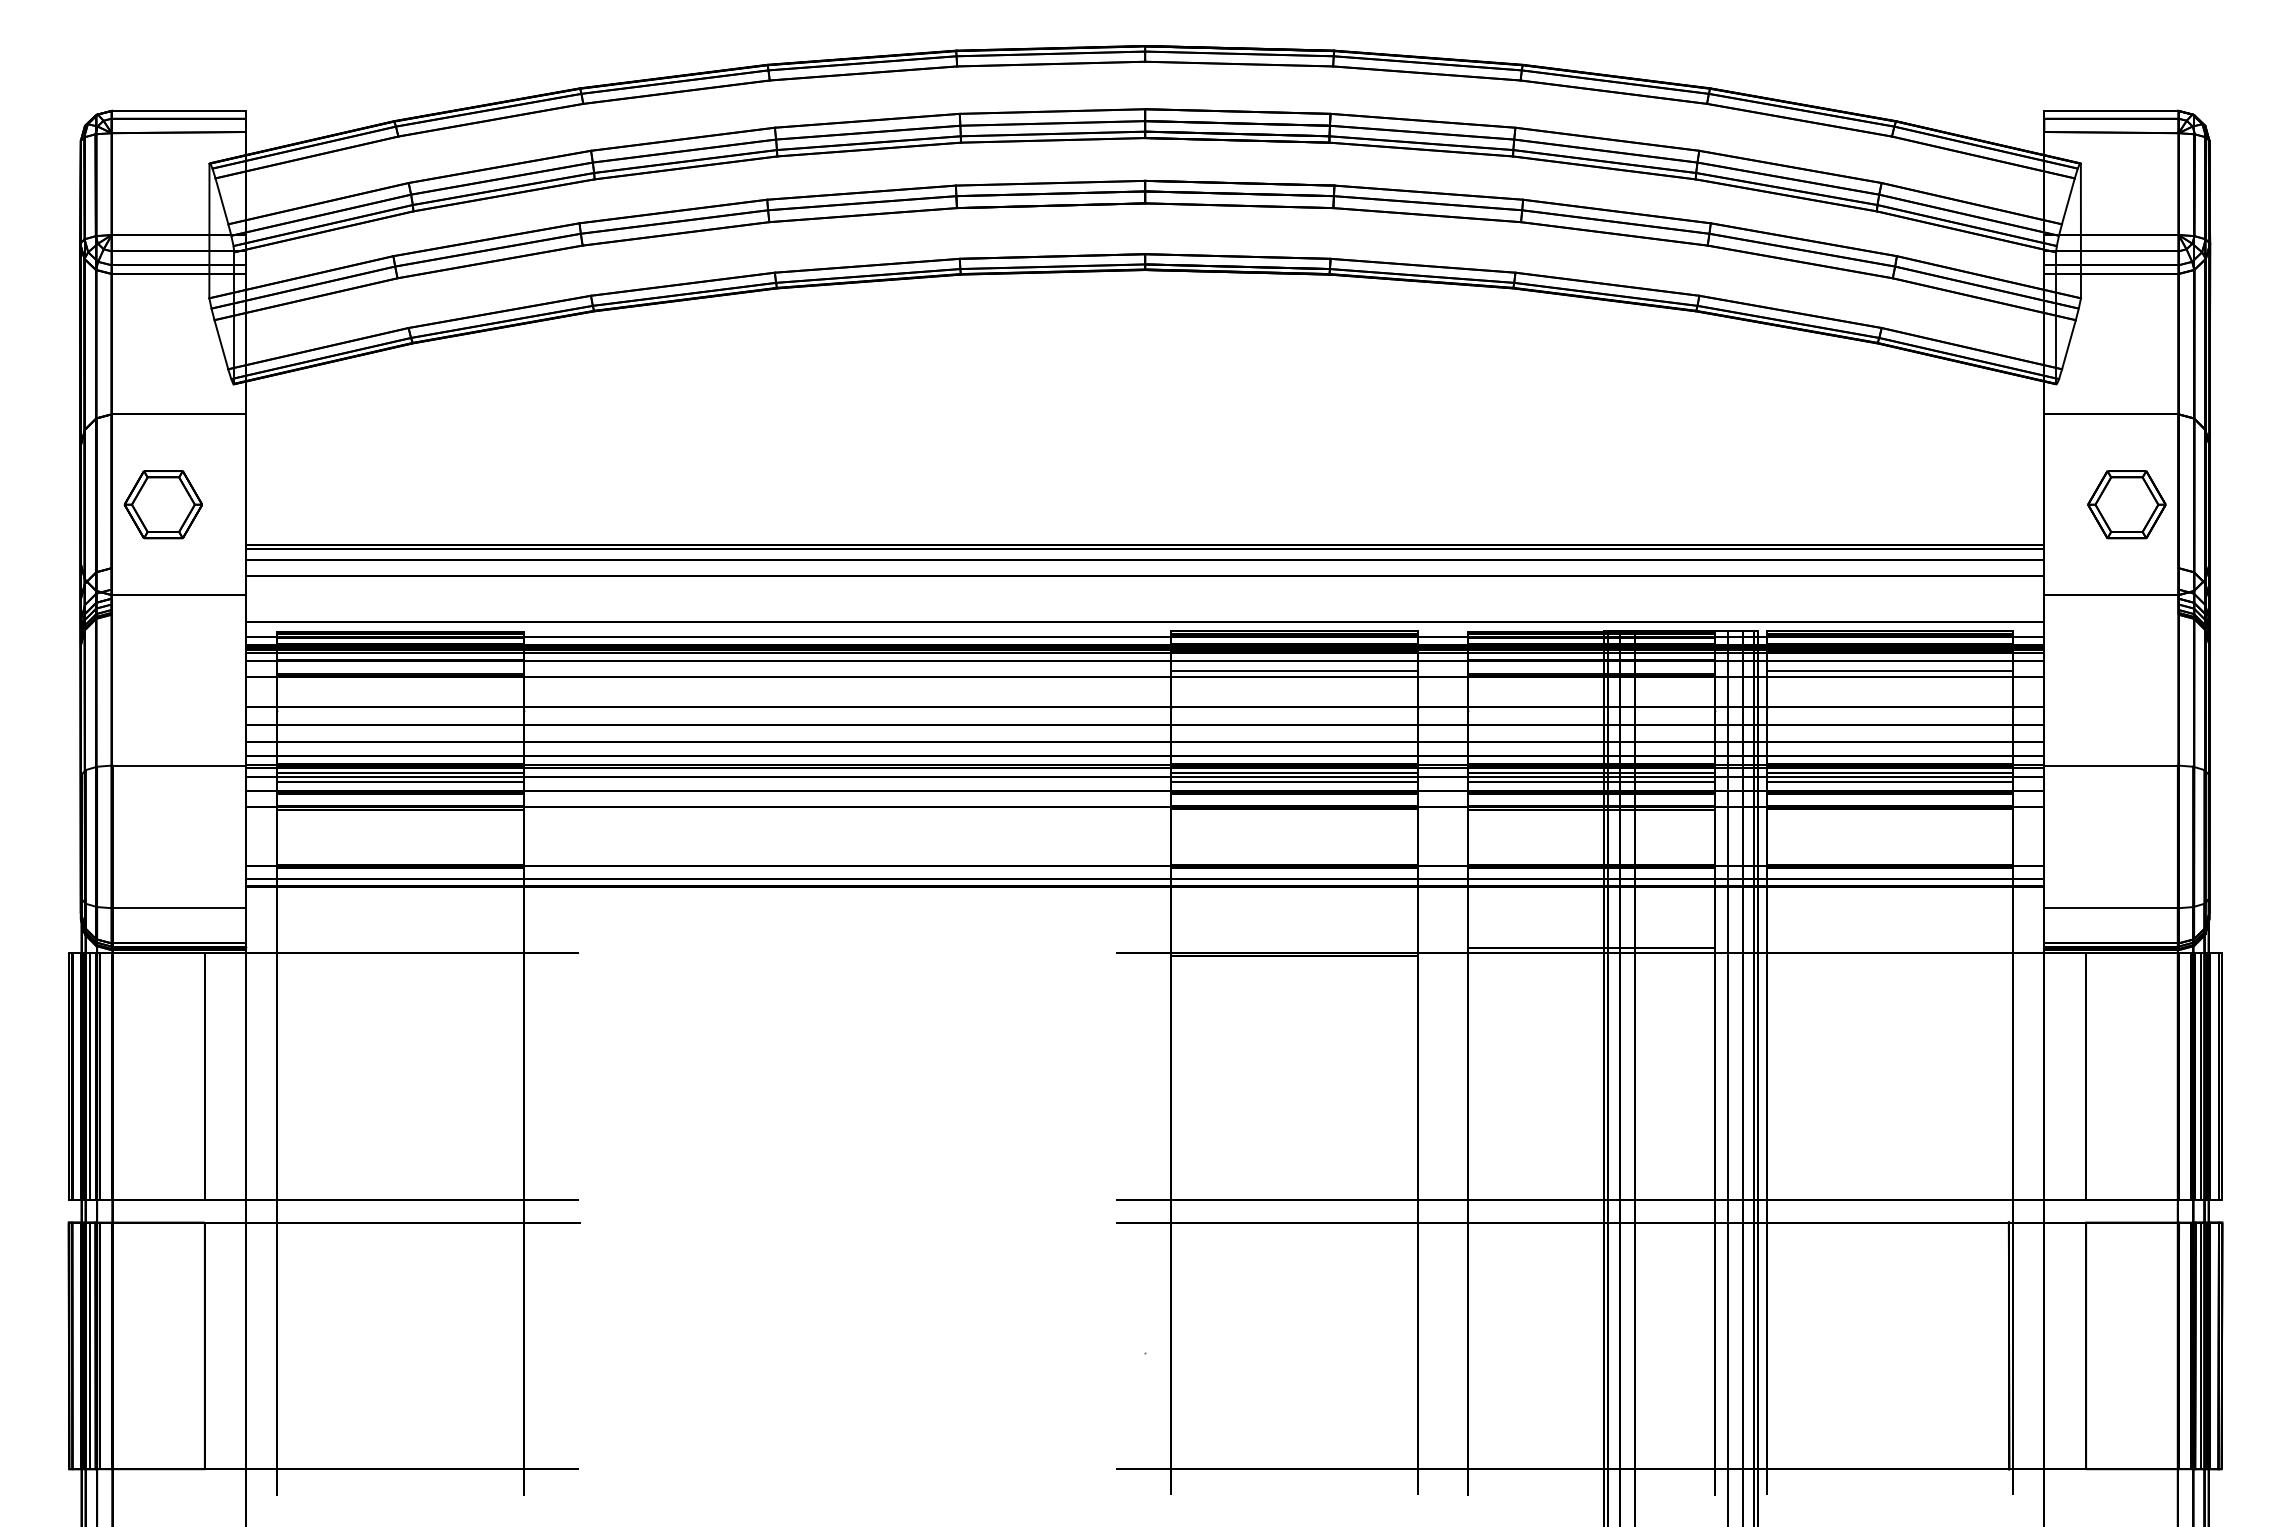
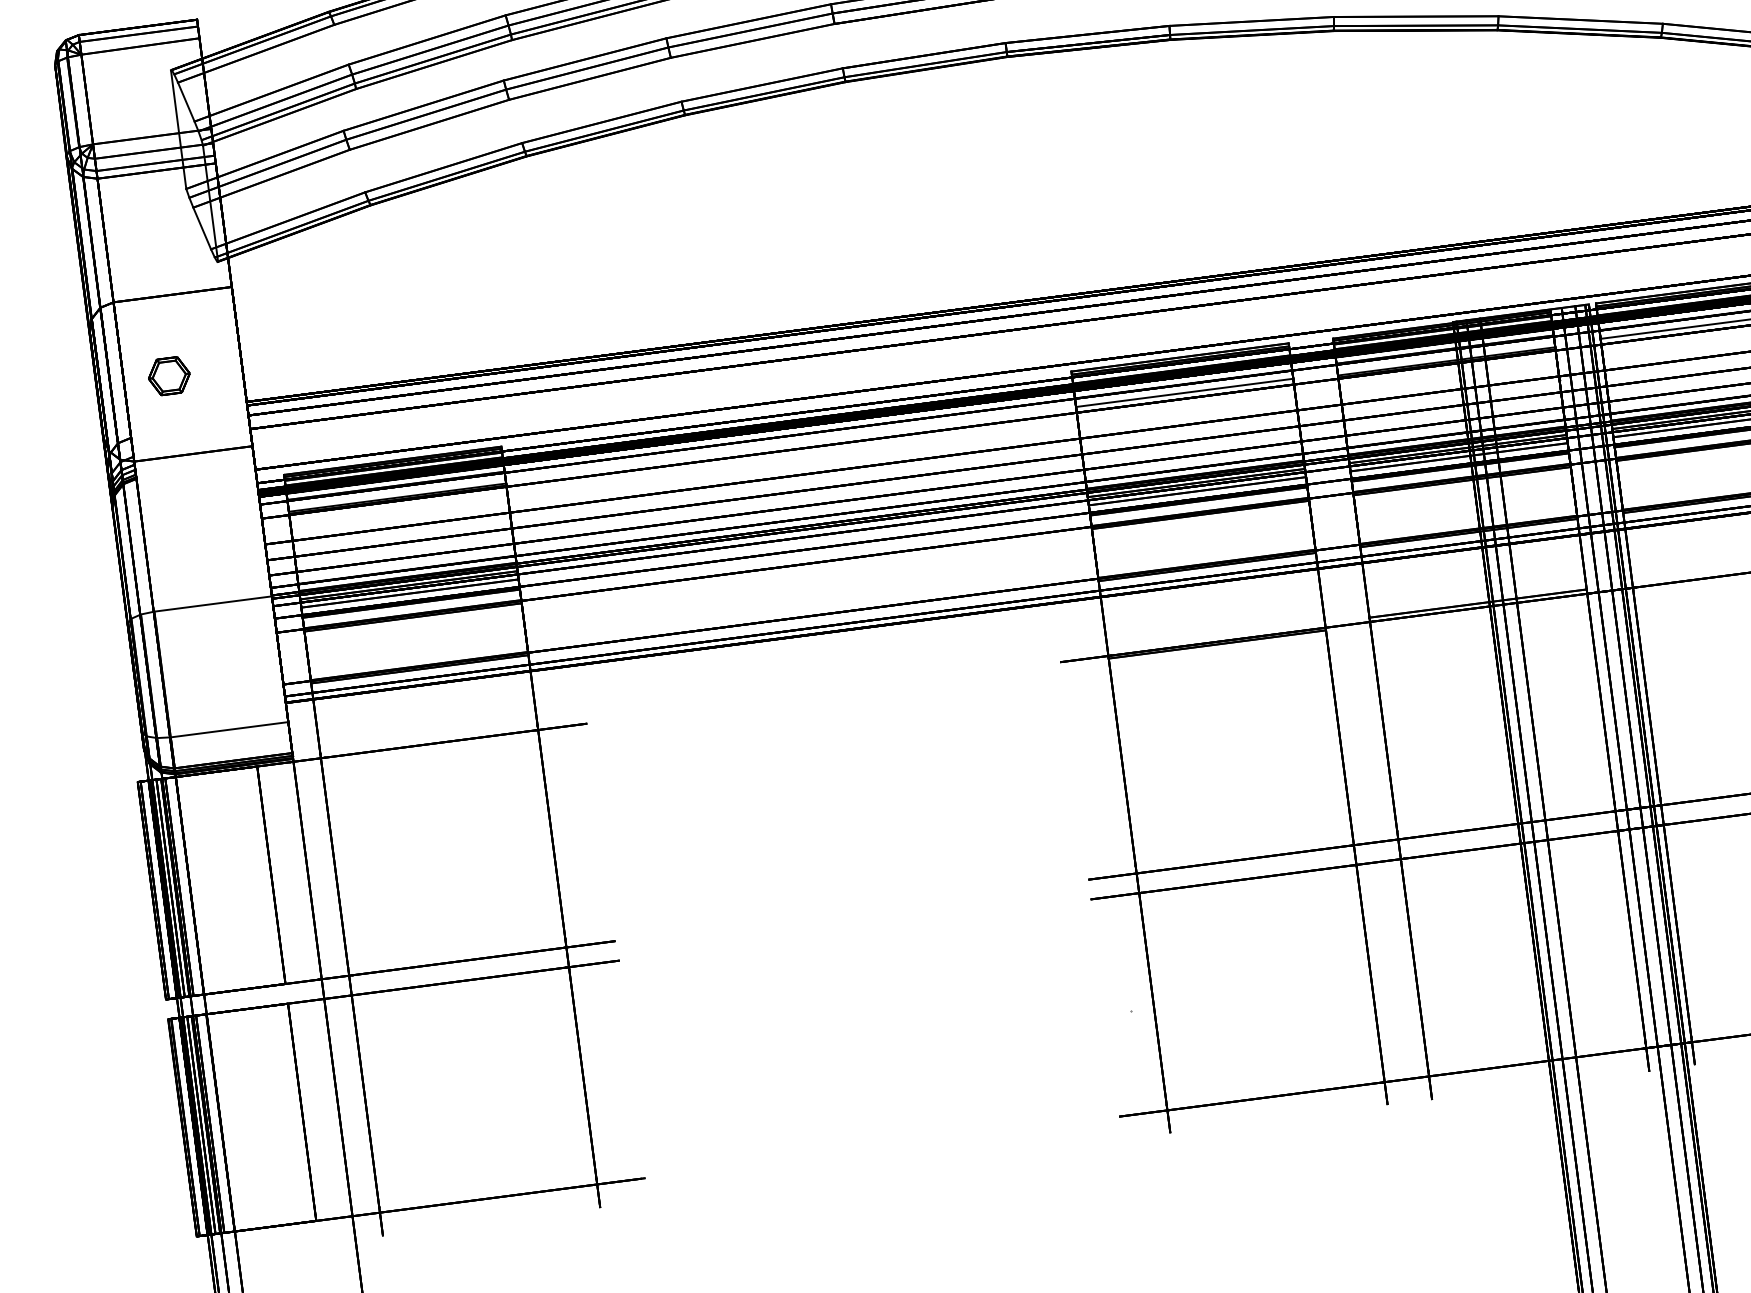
part: (162, 504) -> (168, 375), size x0.6

